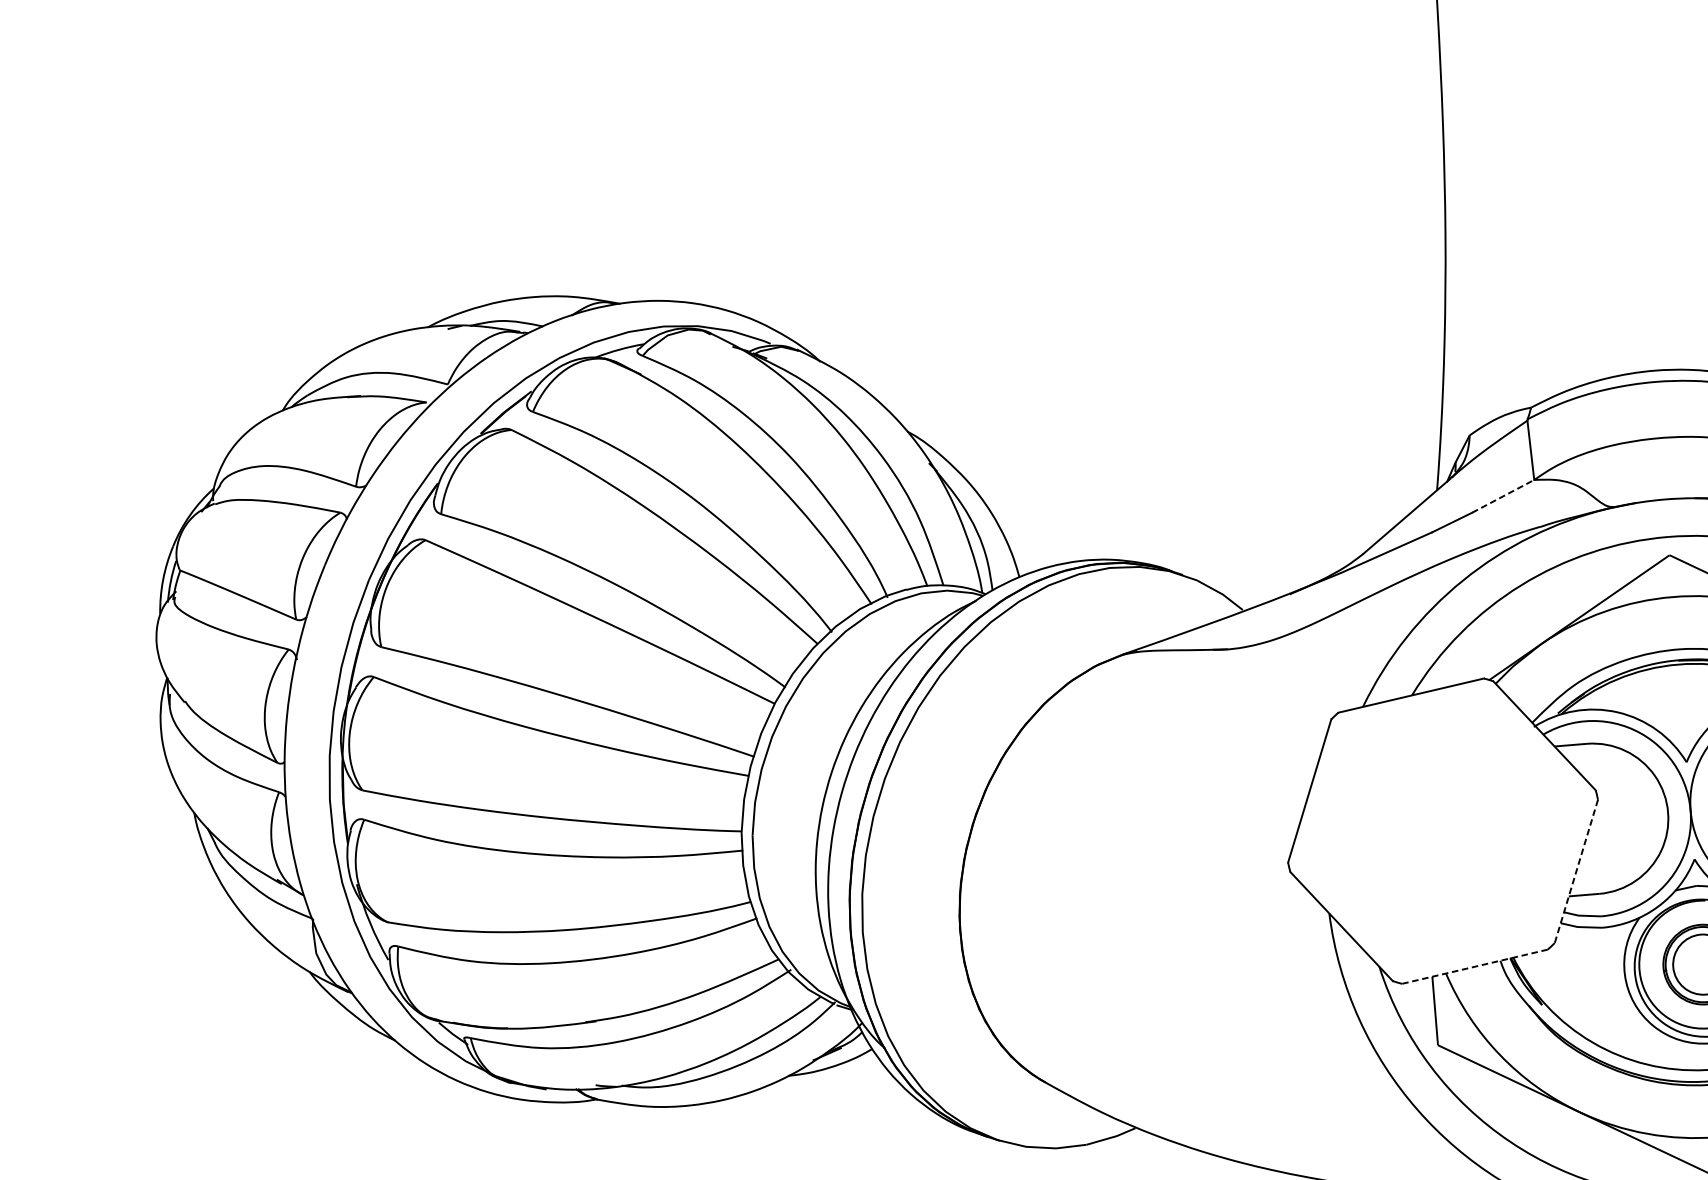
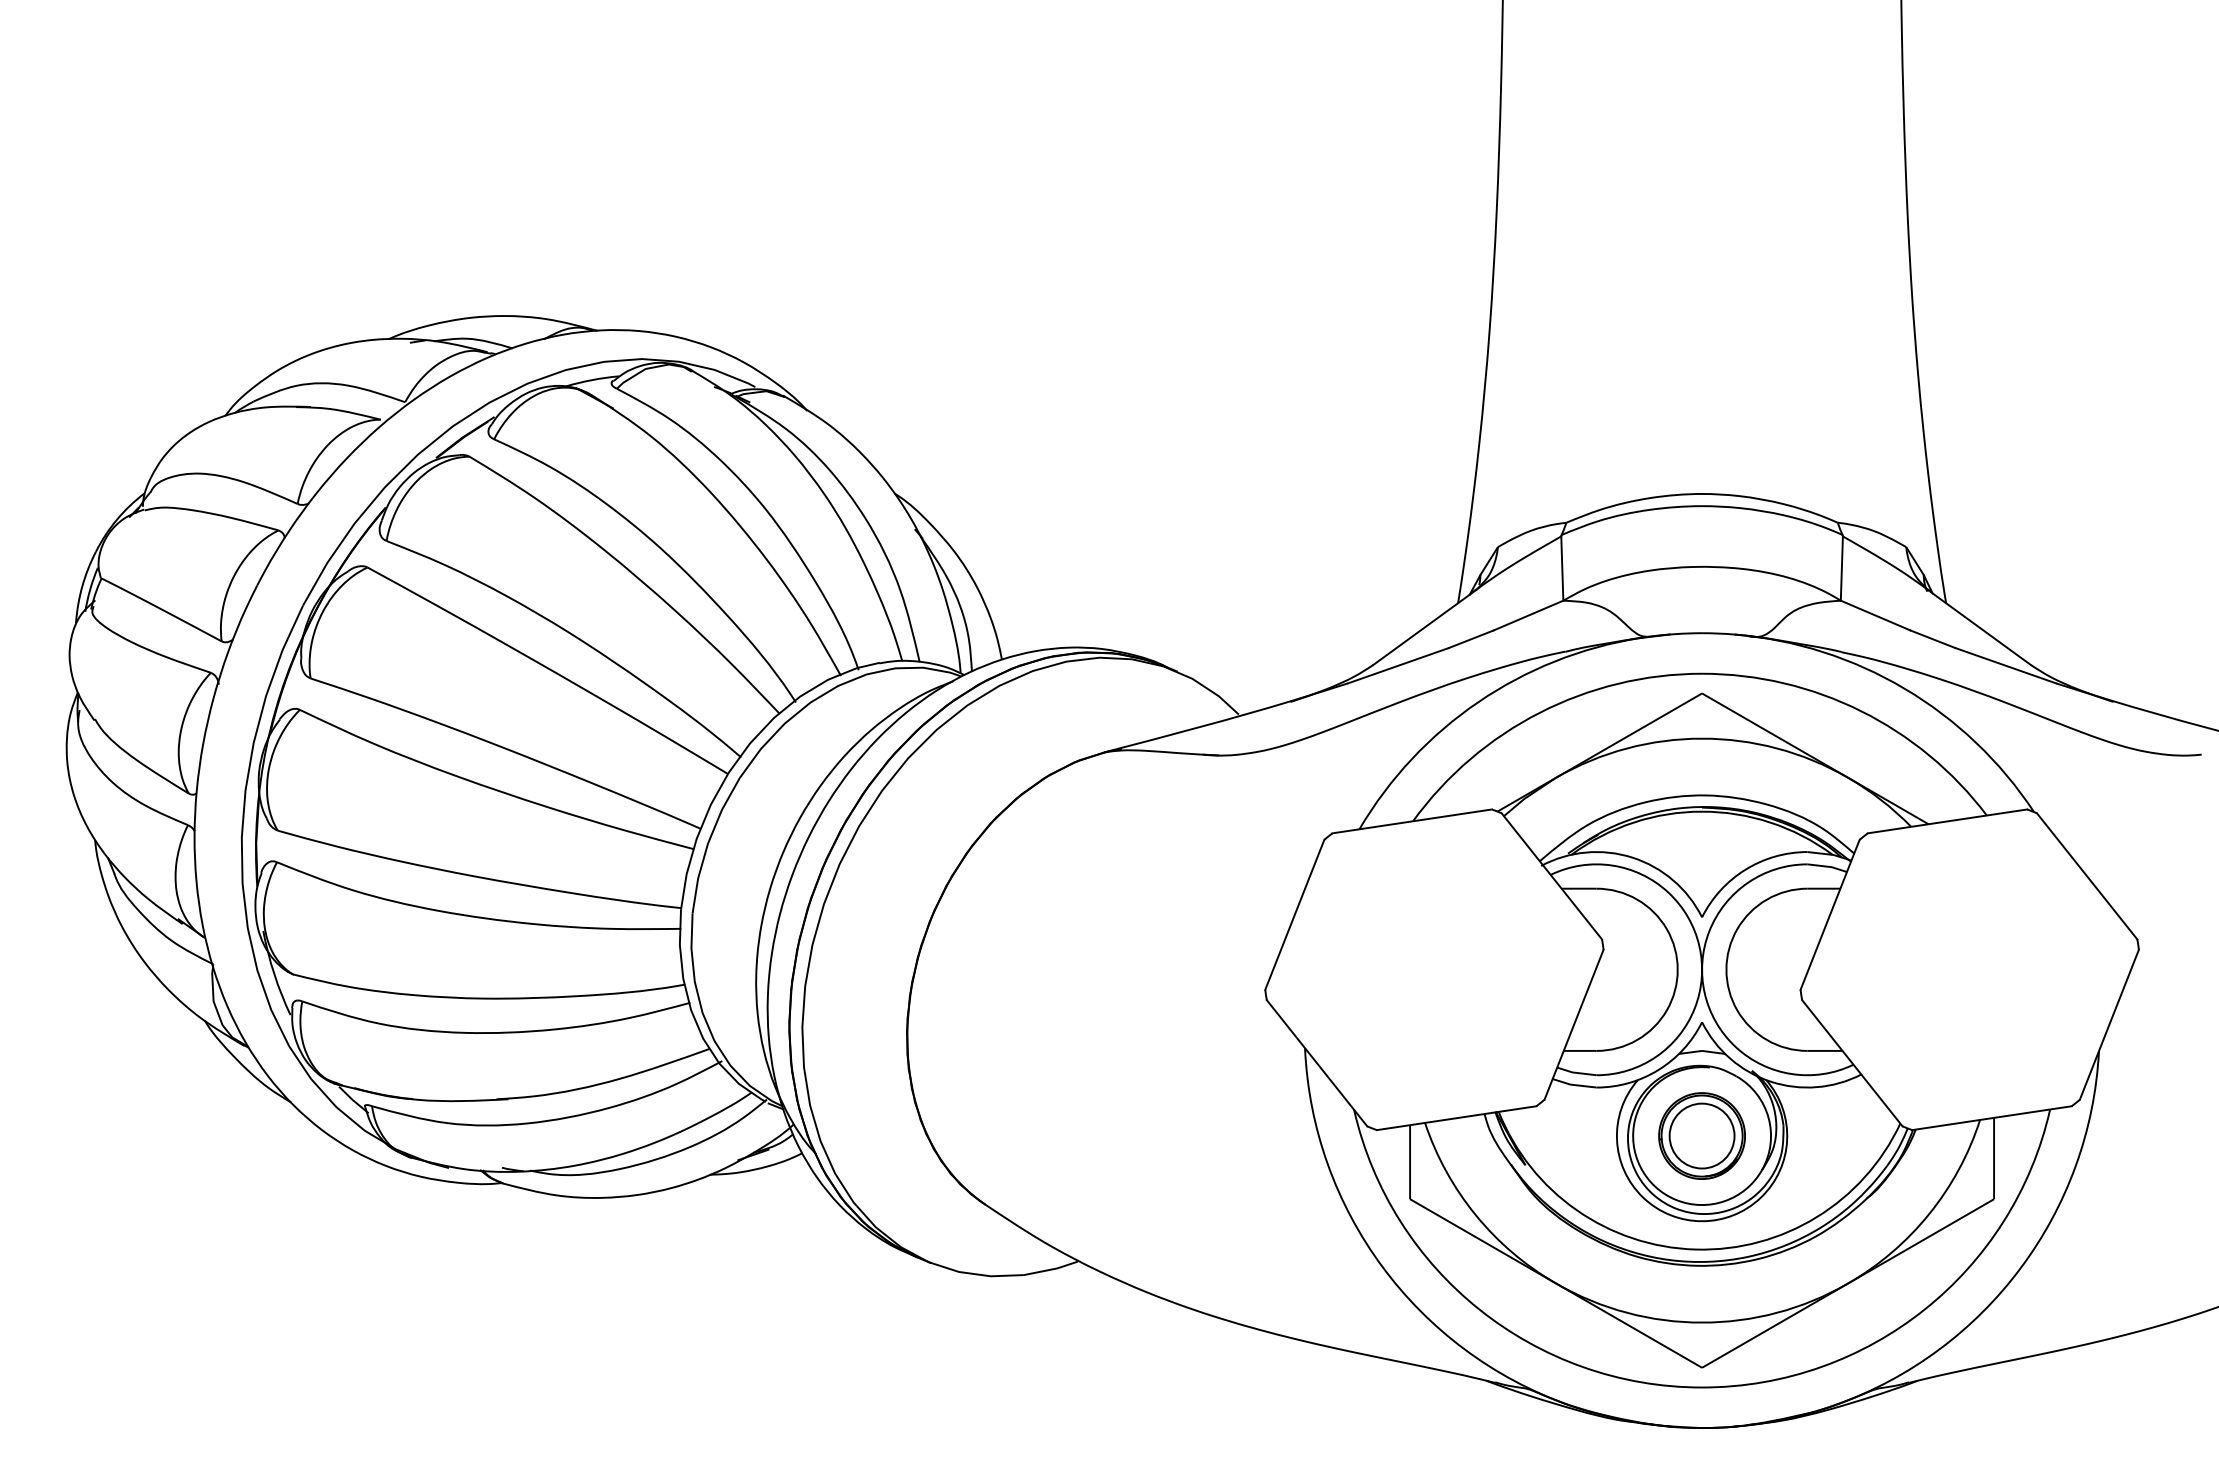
line: (1503, 496) -> (1528, 615), dashed -> solid
line: (1576, 871) -> (1574, 1024), dashed -> solid
line: (1474, 967) -> (1456, 1118), dashed -> solid

